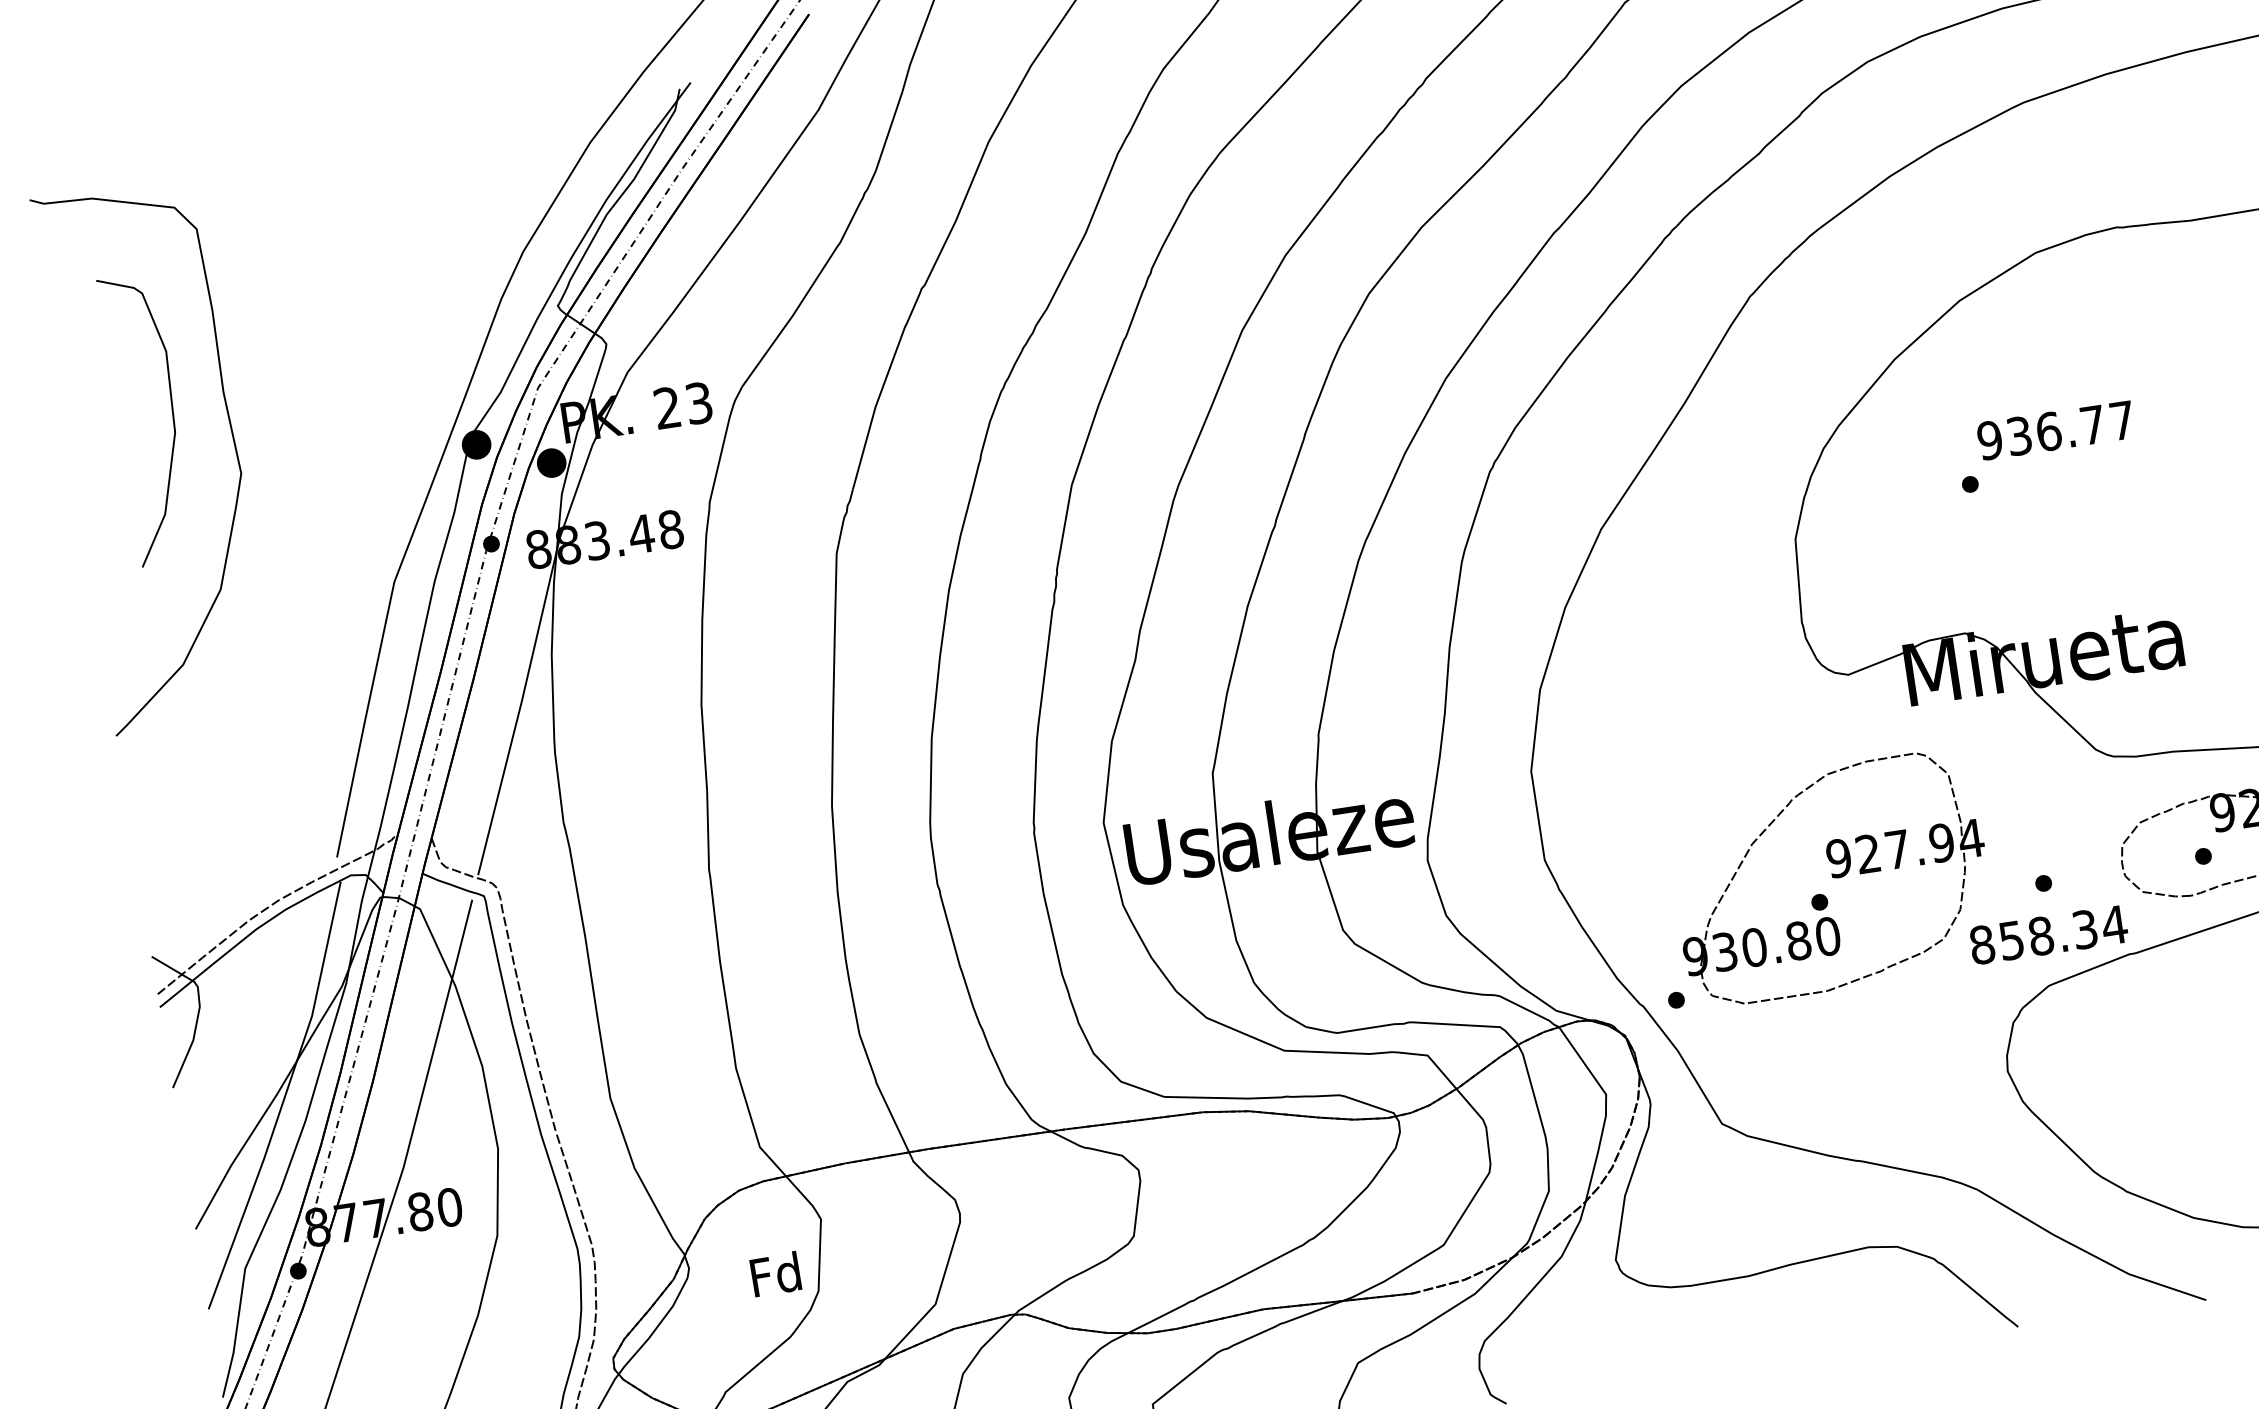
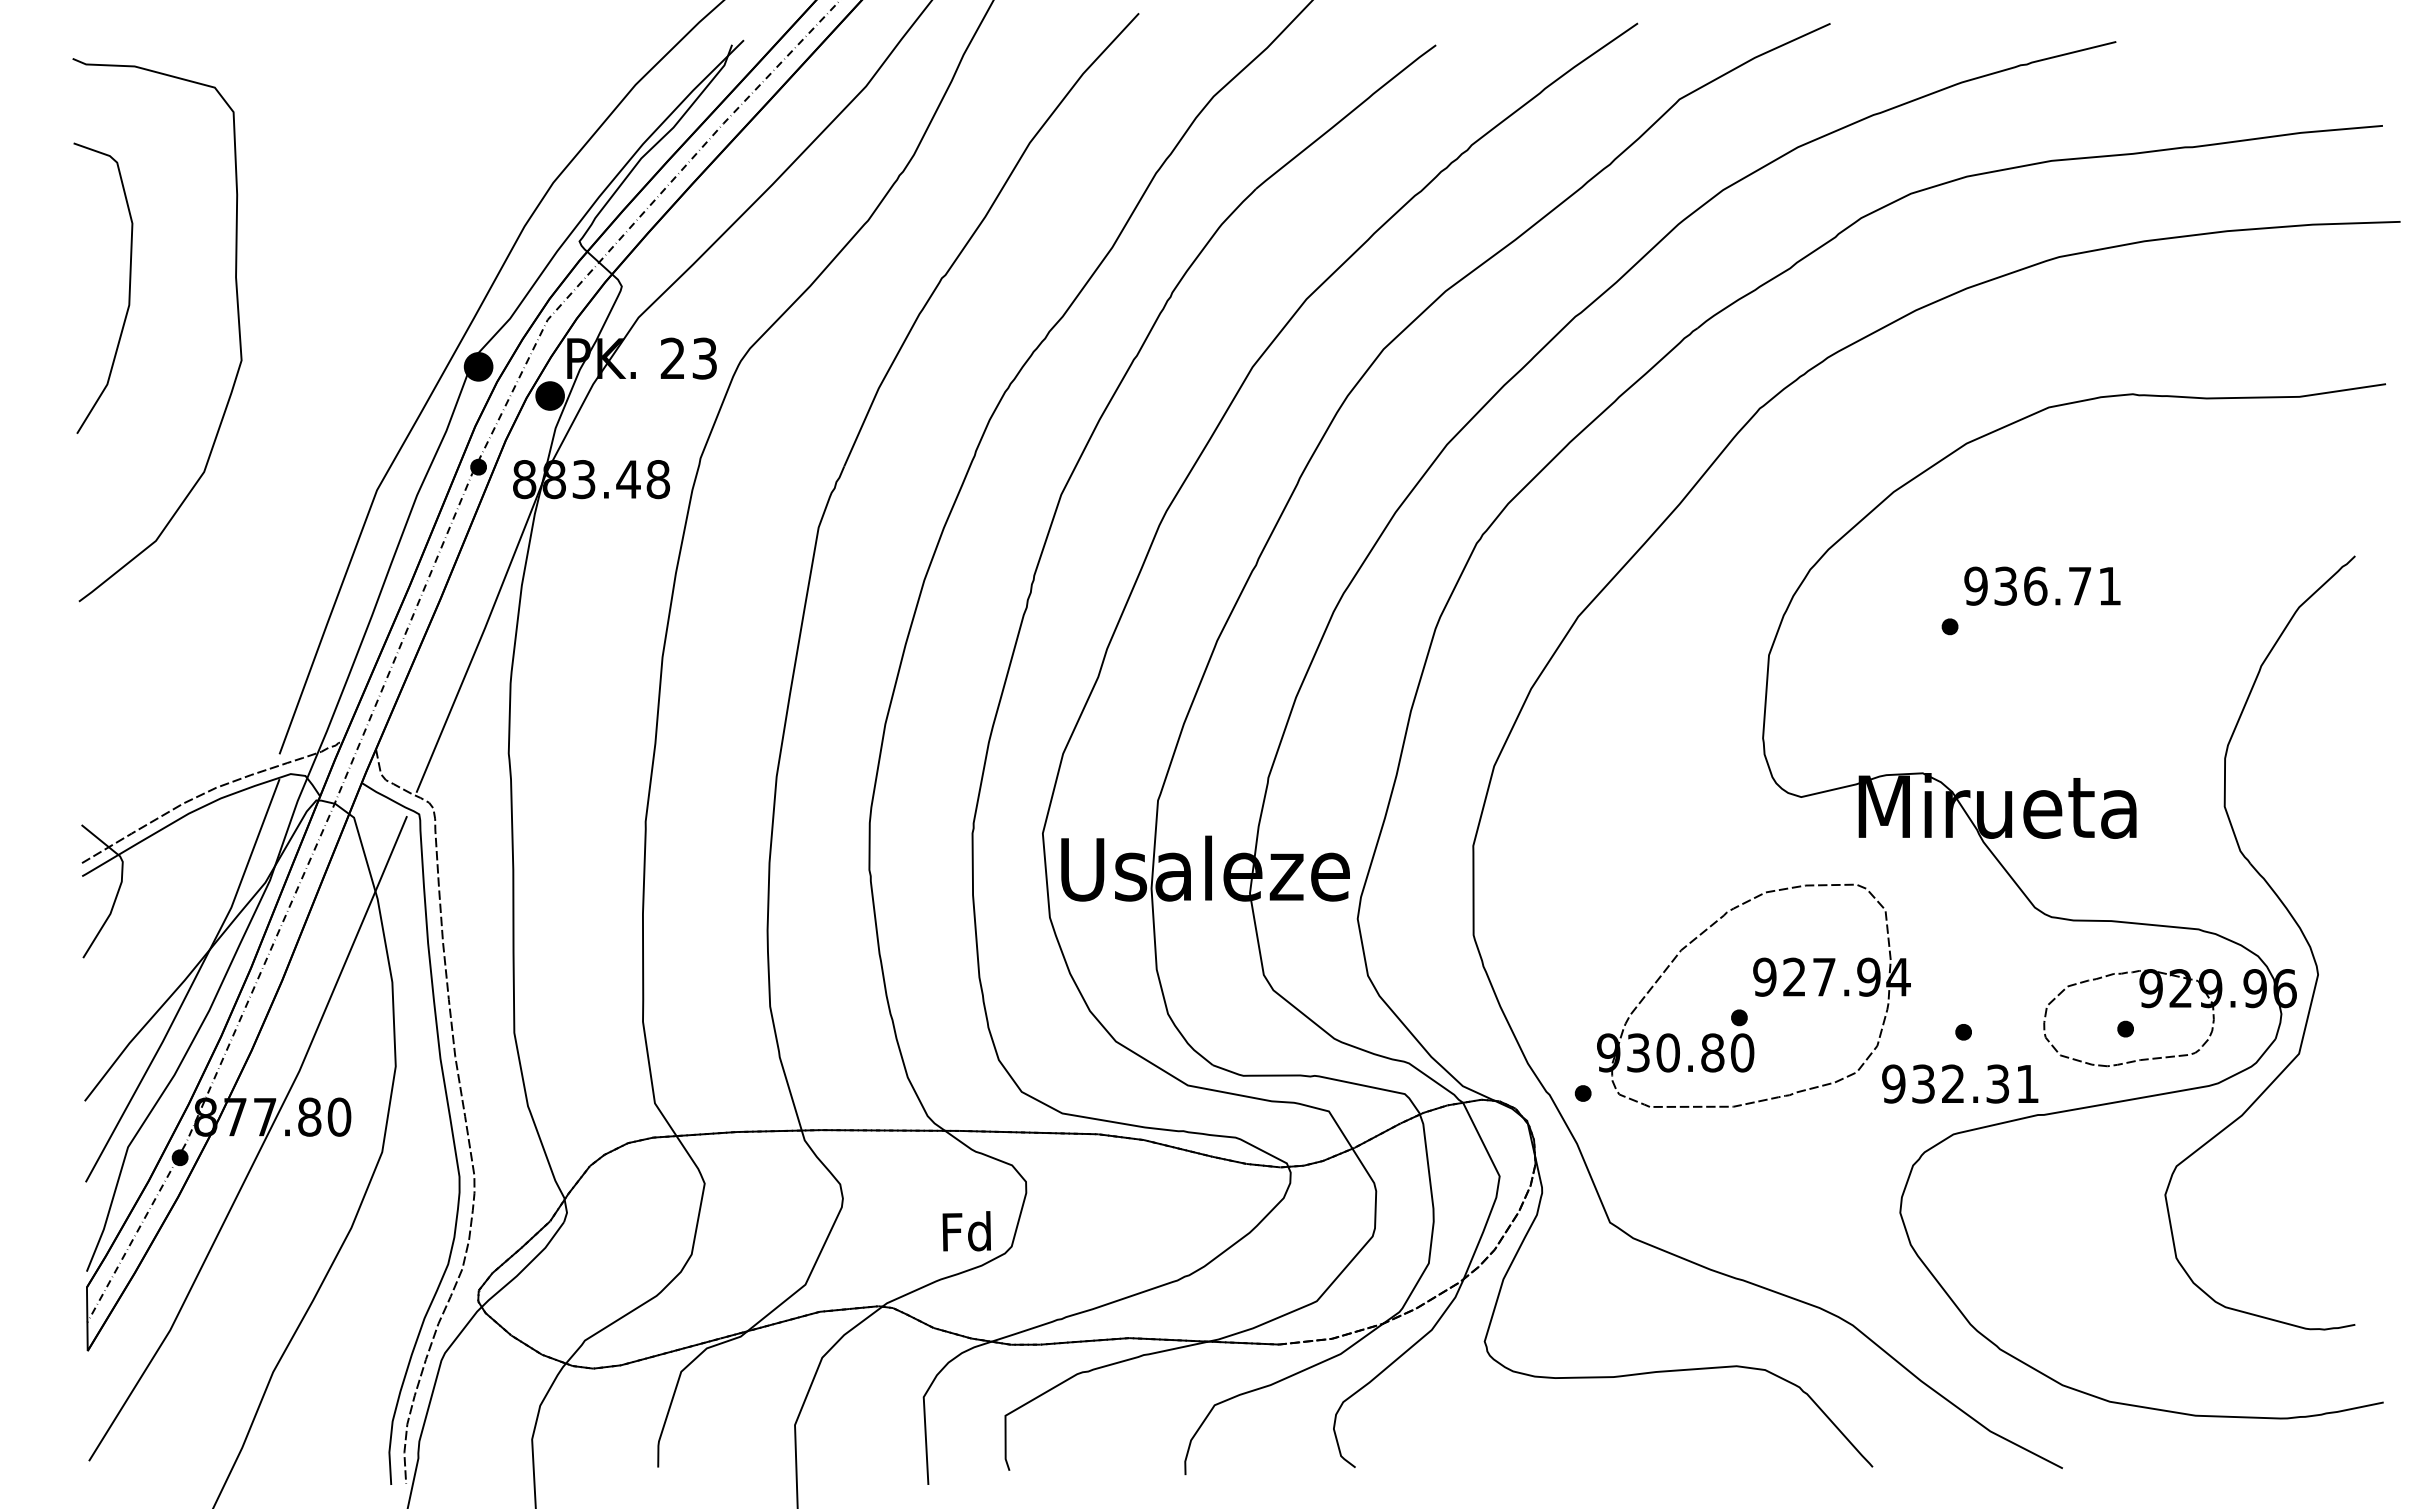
curve: (172, 419) -> (128, 291), moved
text: (2122, 421) -> (2109, 586), 936.77 -> 936.71
text: (2048, 934) -> (1960, 1083), 858.34 -> 932.31
text: (775, 1274) -> (966, 1231), moved

